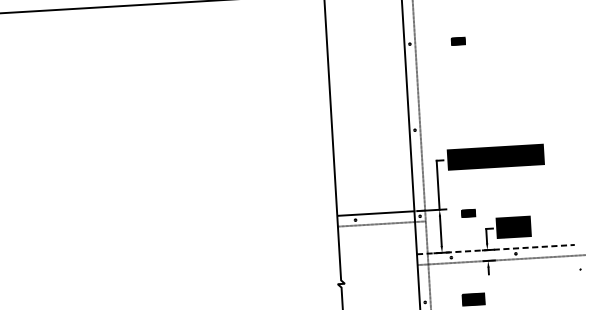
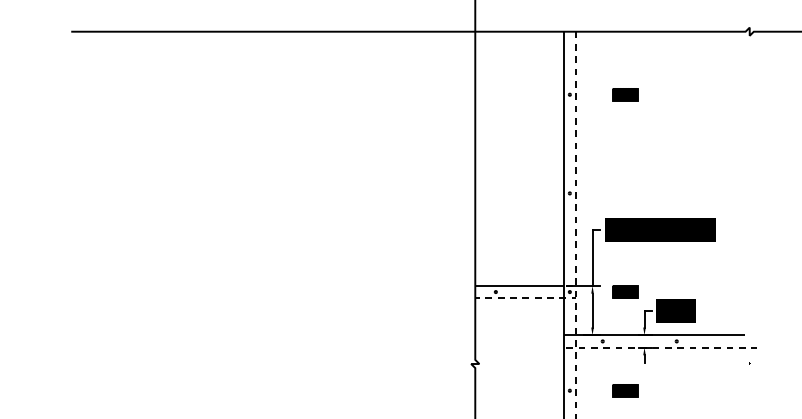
part: (458, 41) -> (625, 94), size x1.67
part: (468, 212) -> (625, 291), size x1.67
line: (496, 249) -> (654, 335), dashed -> solid

